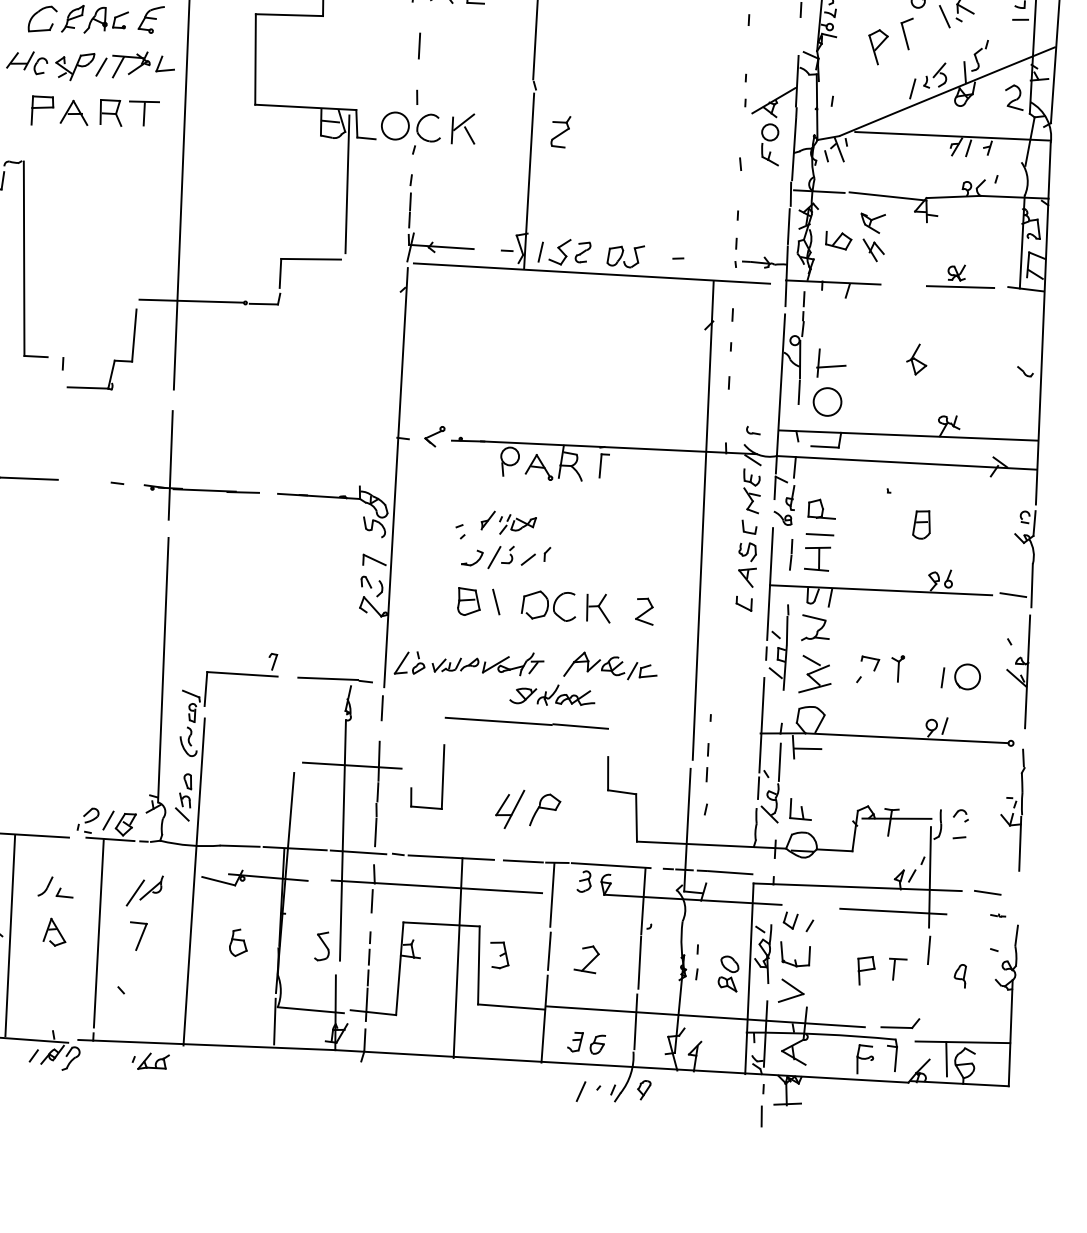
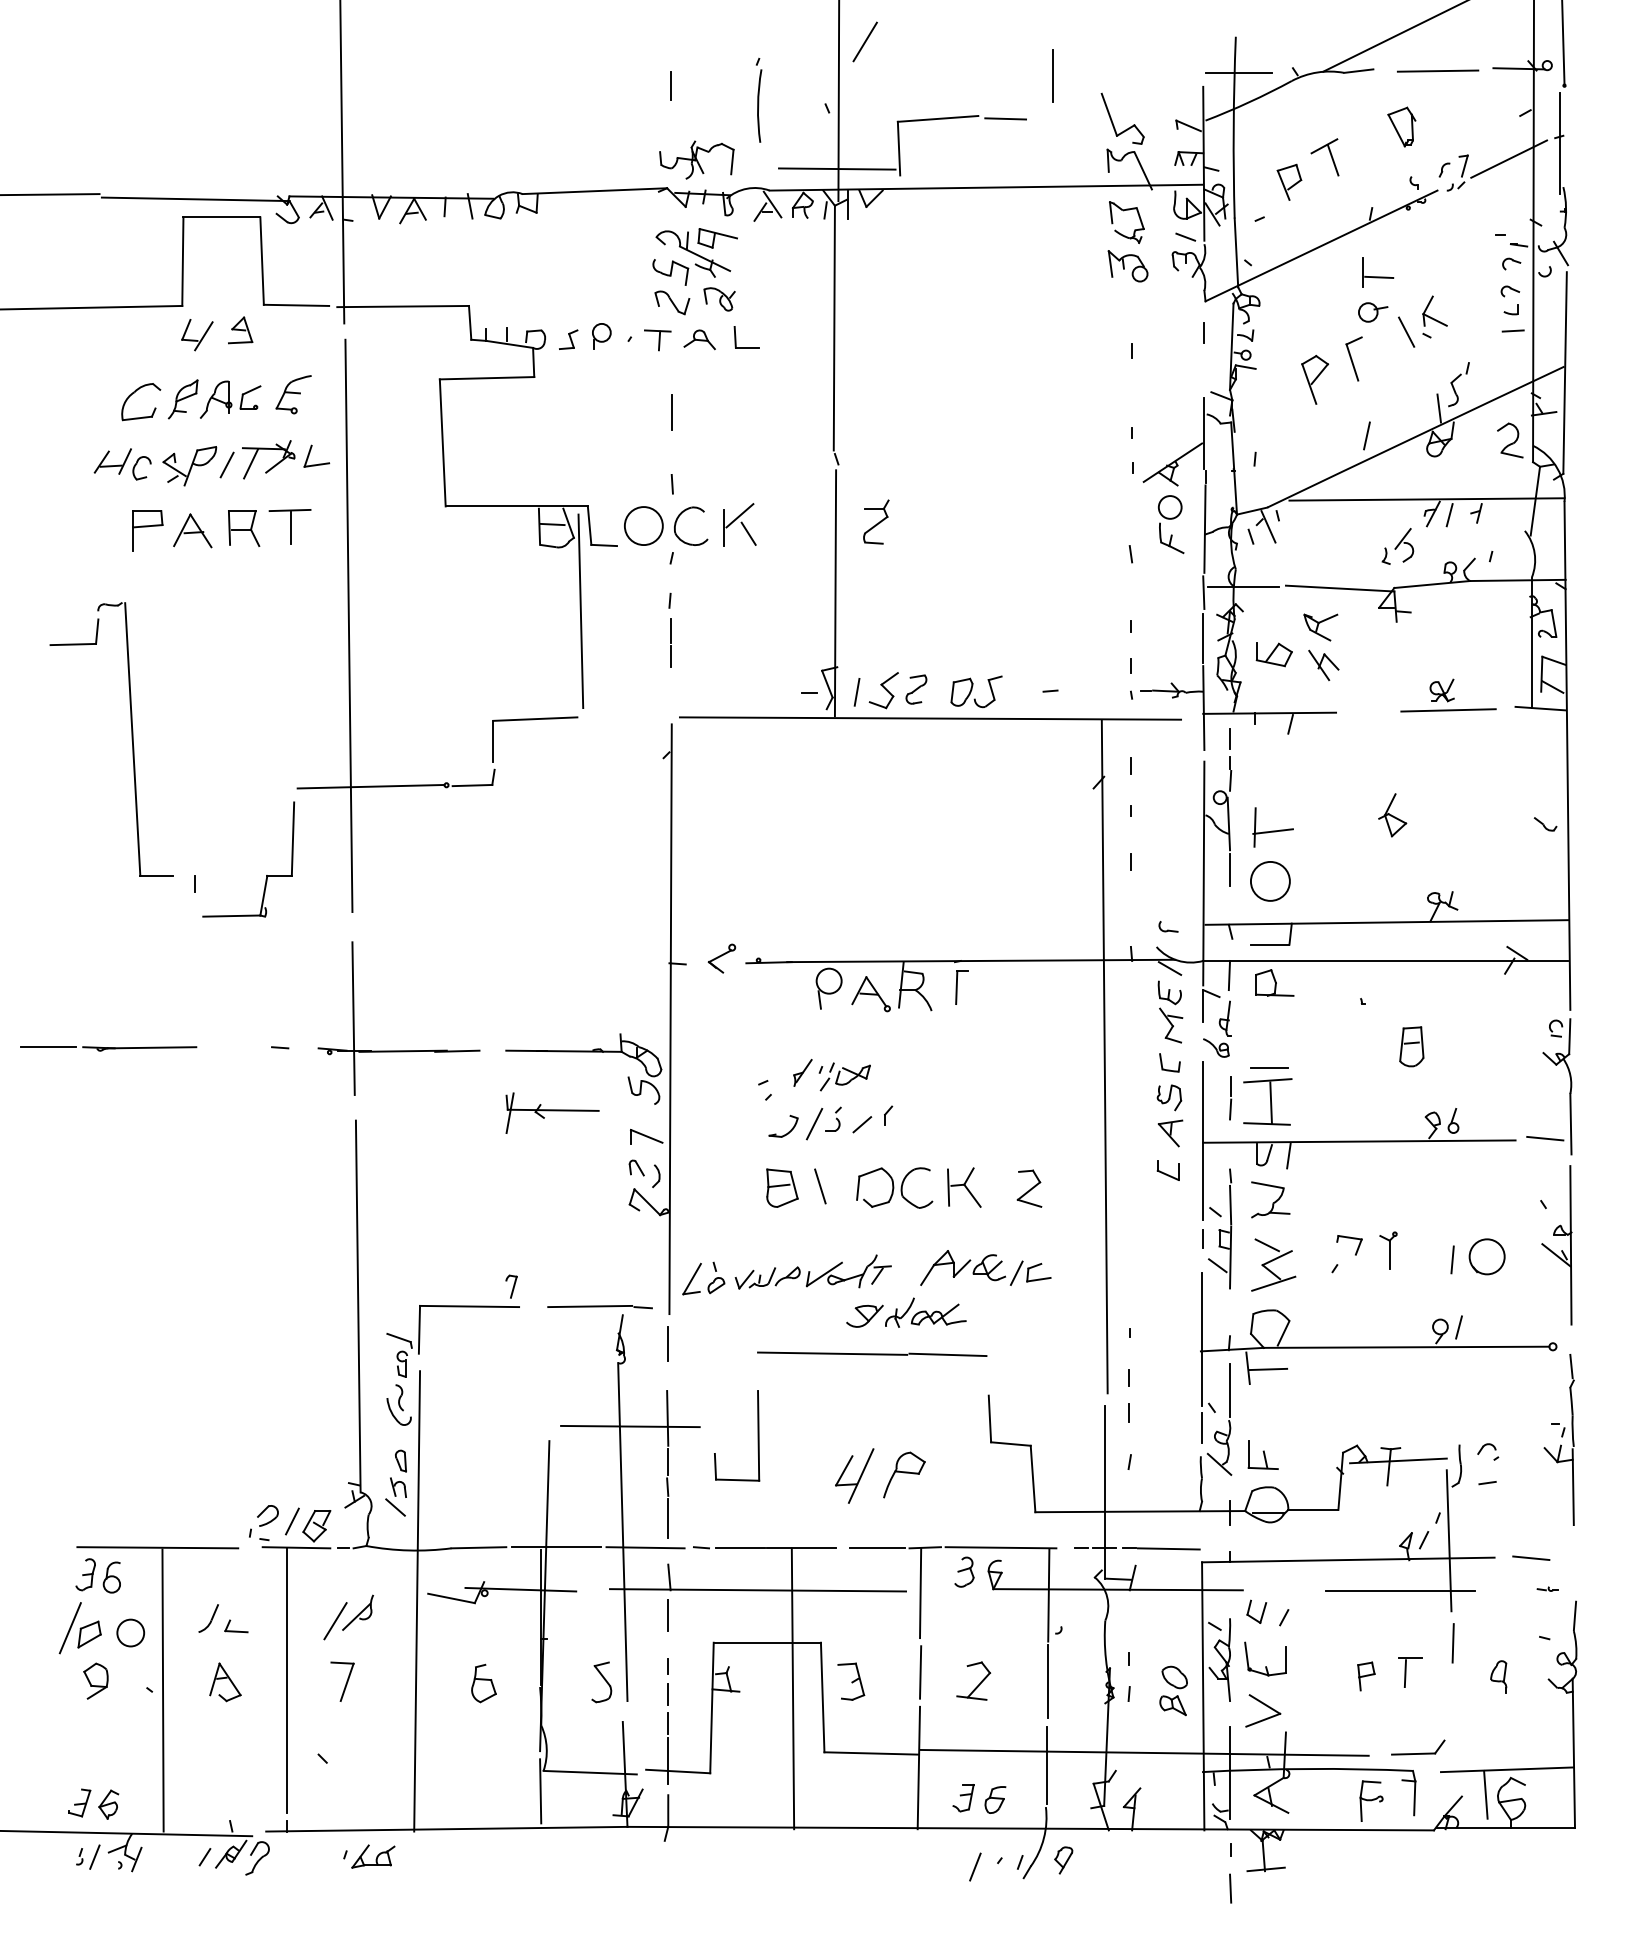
part: (935, 75) -> (1397, 546), moved
part: (440, 248) -> (552, 1112), moved
part: (822, 508) -> (1274, 982), moved
part: (817, 558) -> (1267, 1101), size x1.4
part: (866, 970) -> (1366, 1676), size x0.7

